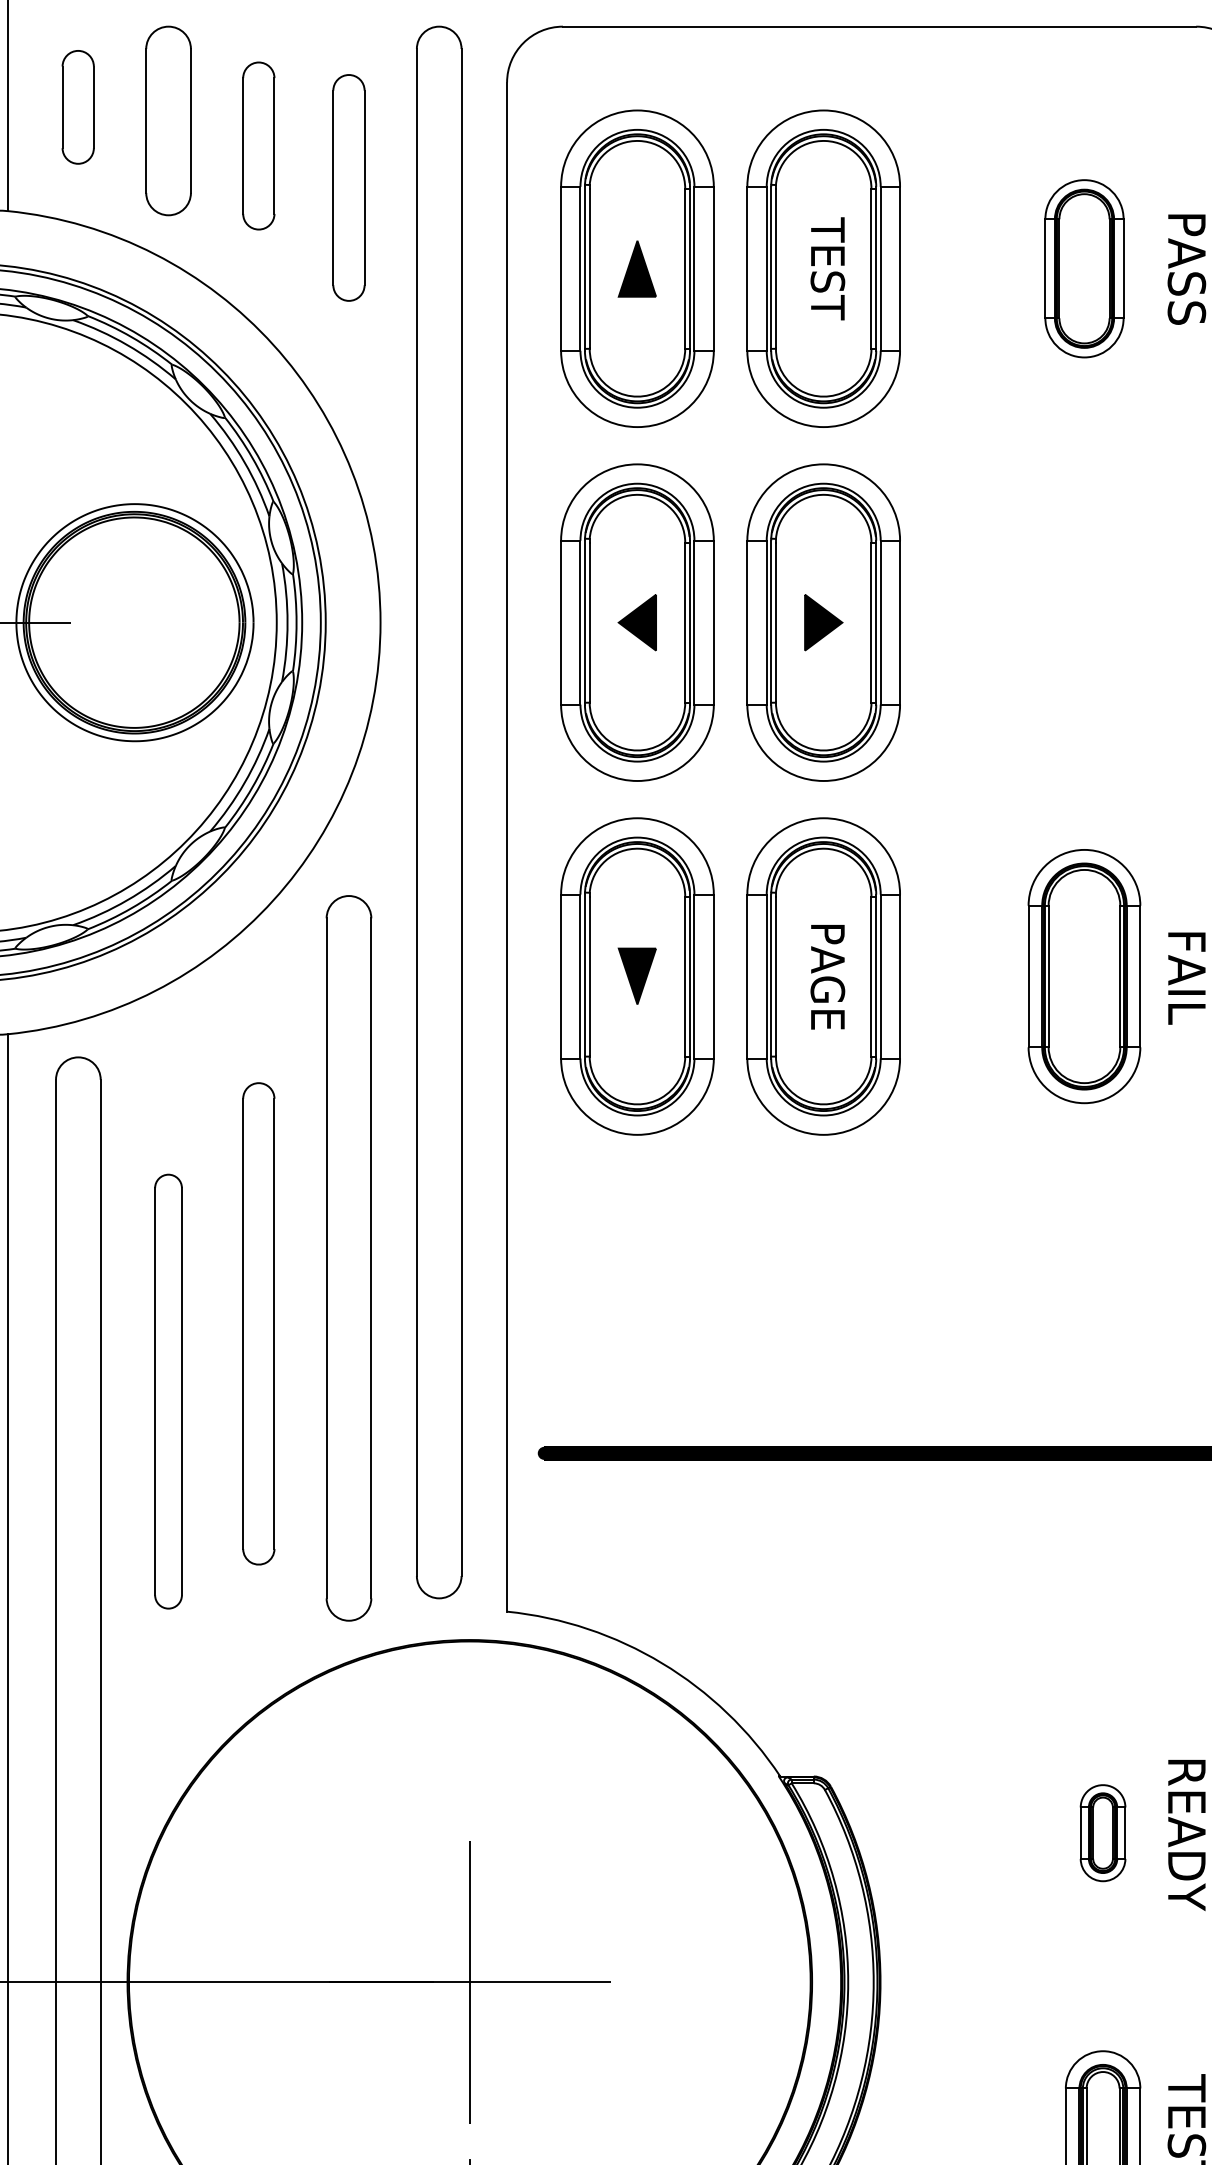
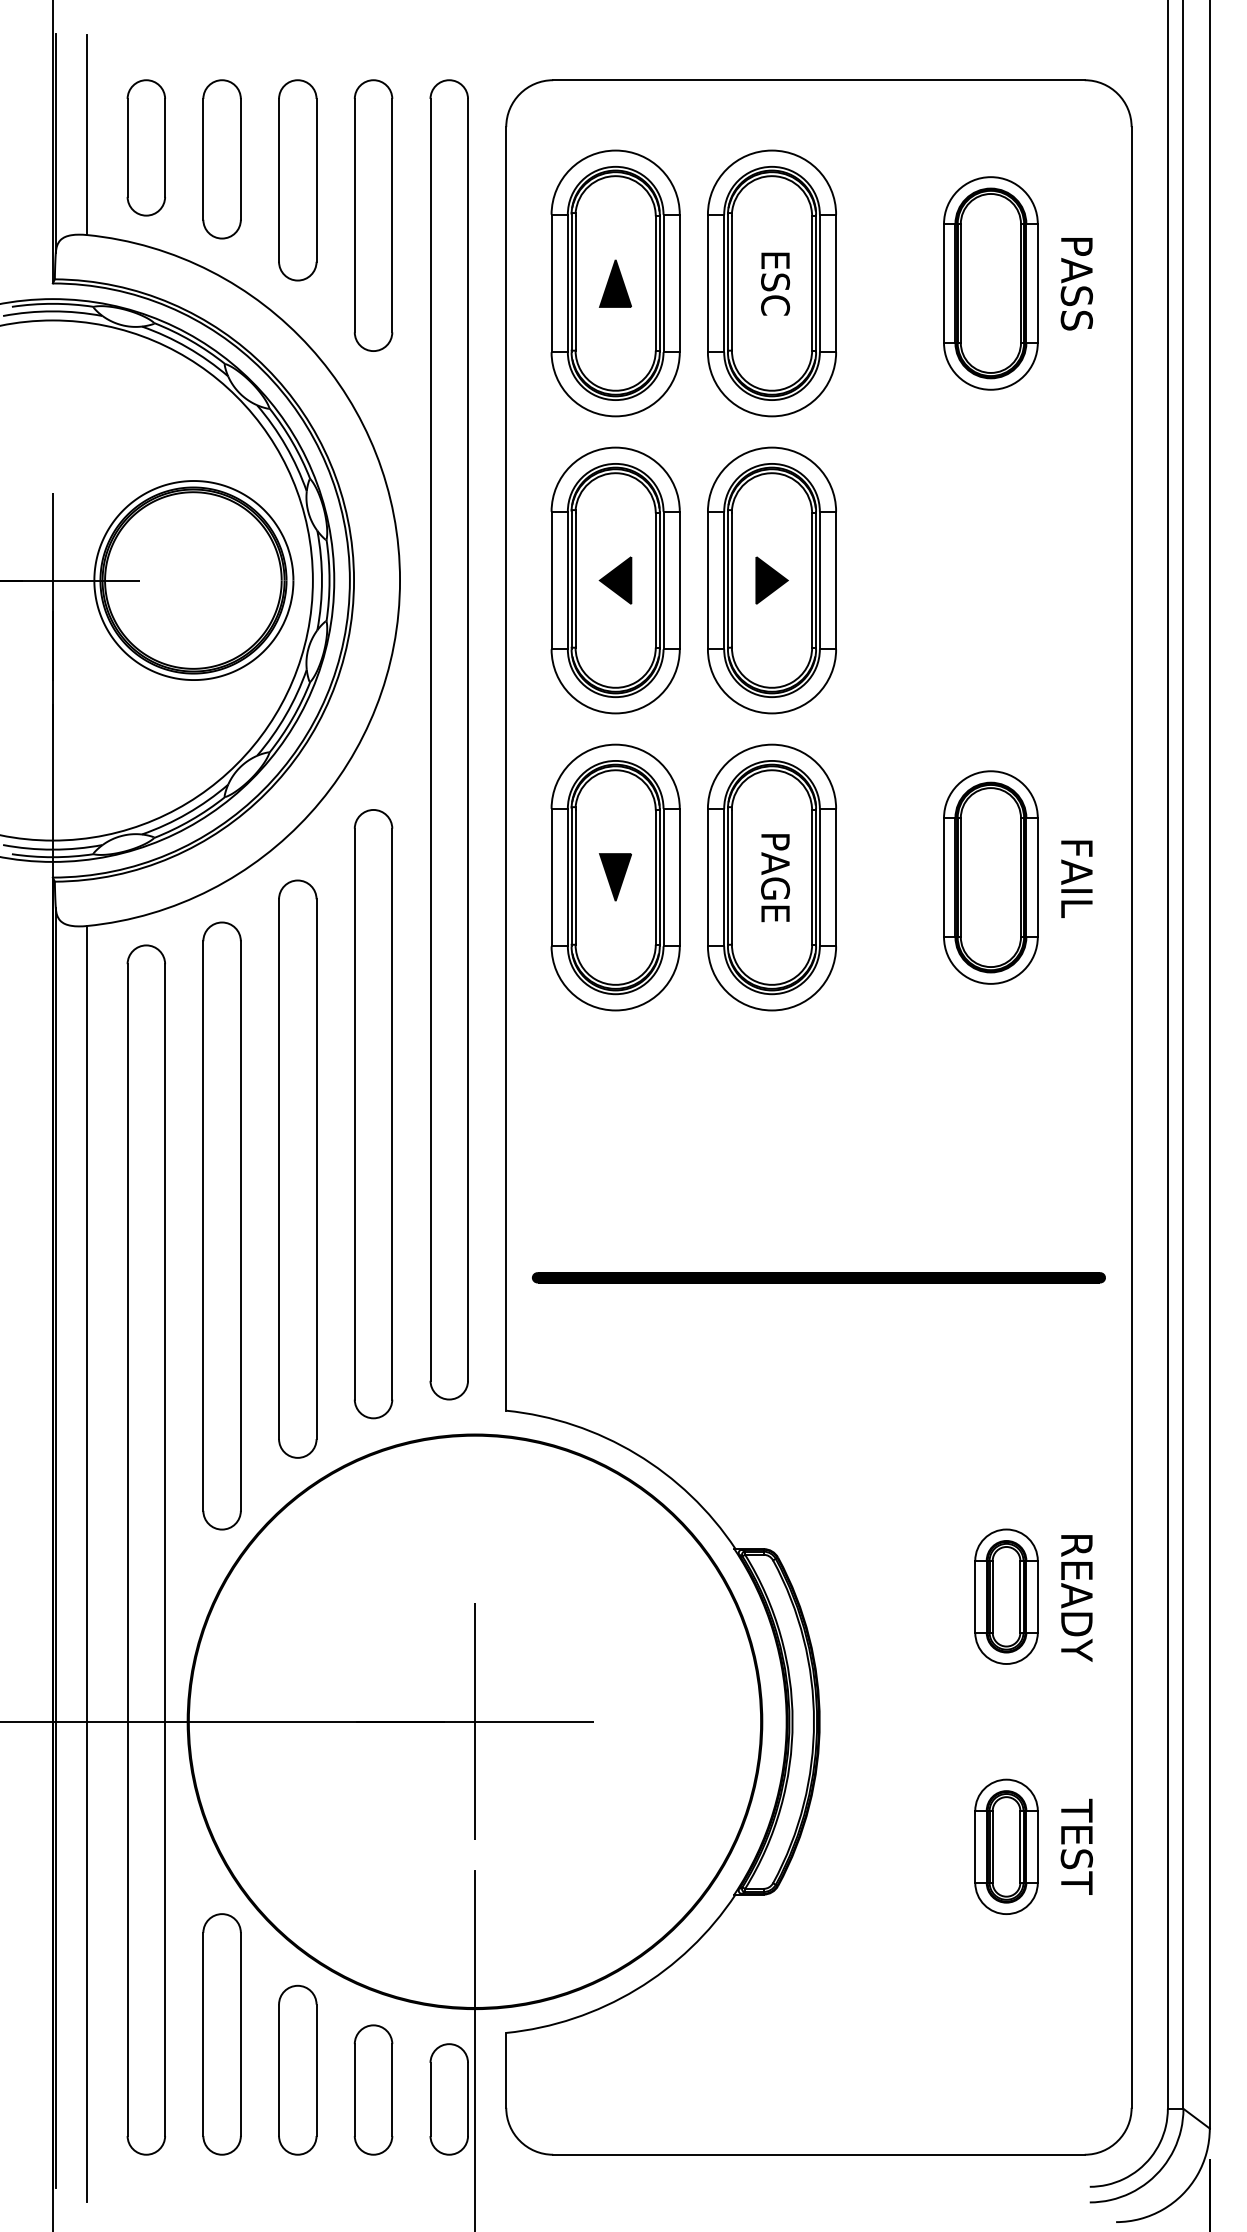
part: (77, 106) -> (145, 147), size x1.43
part: (258, 146) -> (297, 180), size x1.43
part: (348, 187) -> (373, 215), size x1.43
text: (827, 268) -> (775, 283), TEST -> ESC
part: (1083, 268) -> (990, 283), size x1.43
part: (258, 1323) -> (297, 1168), size x1.43
part: (167, 1391) -> (221, 1225), size x1.67
part: (1103, 1833) -> (1006, 1596), size x1.67

